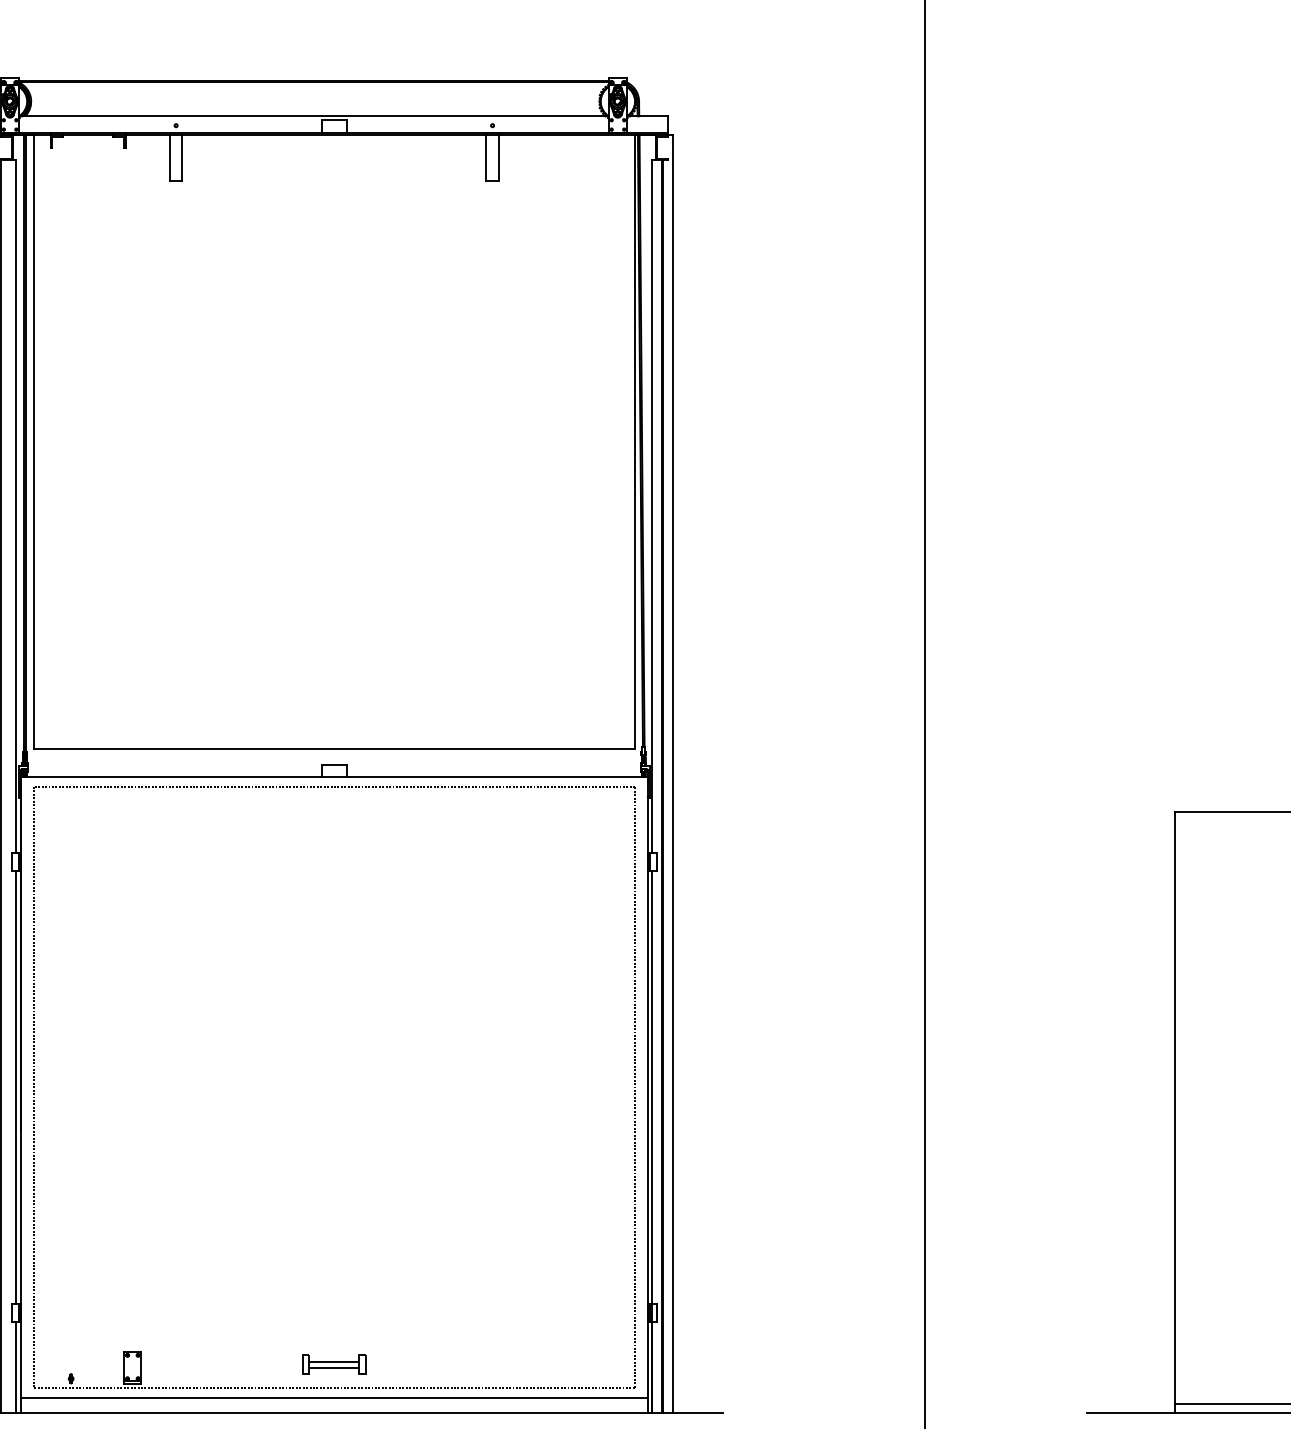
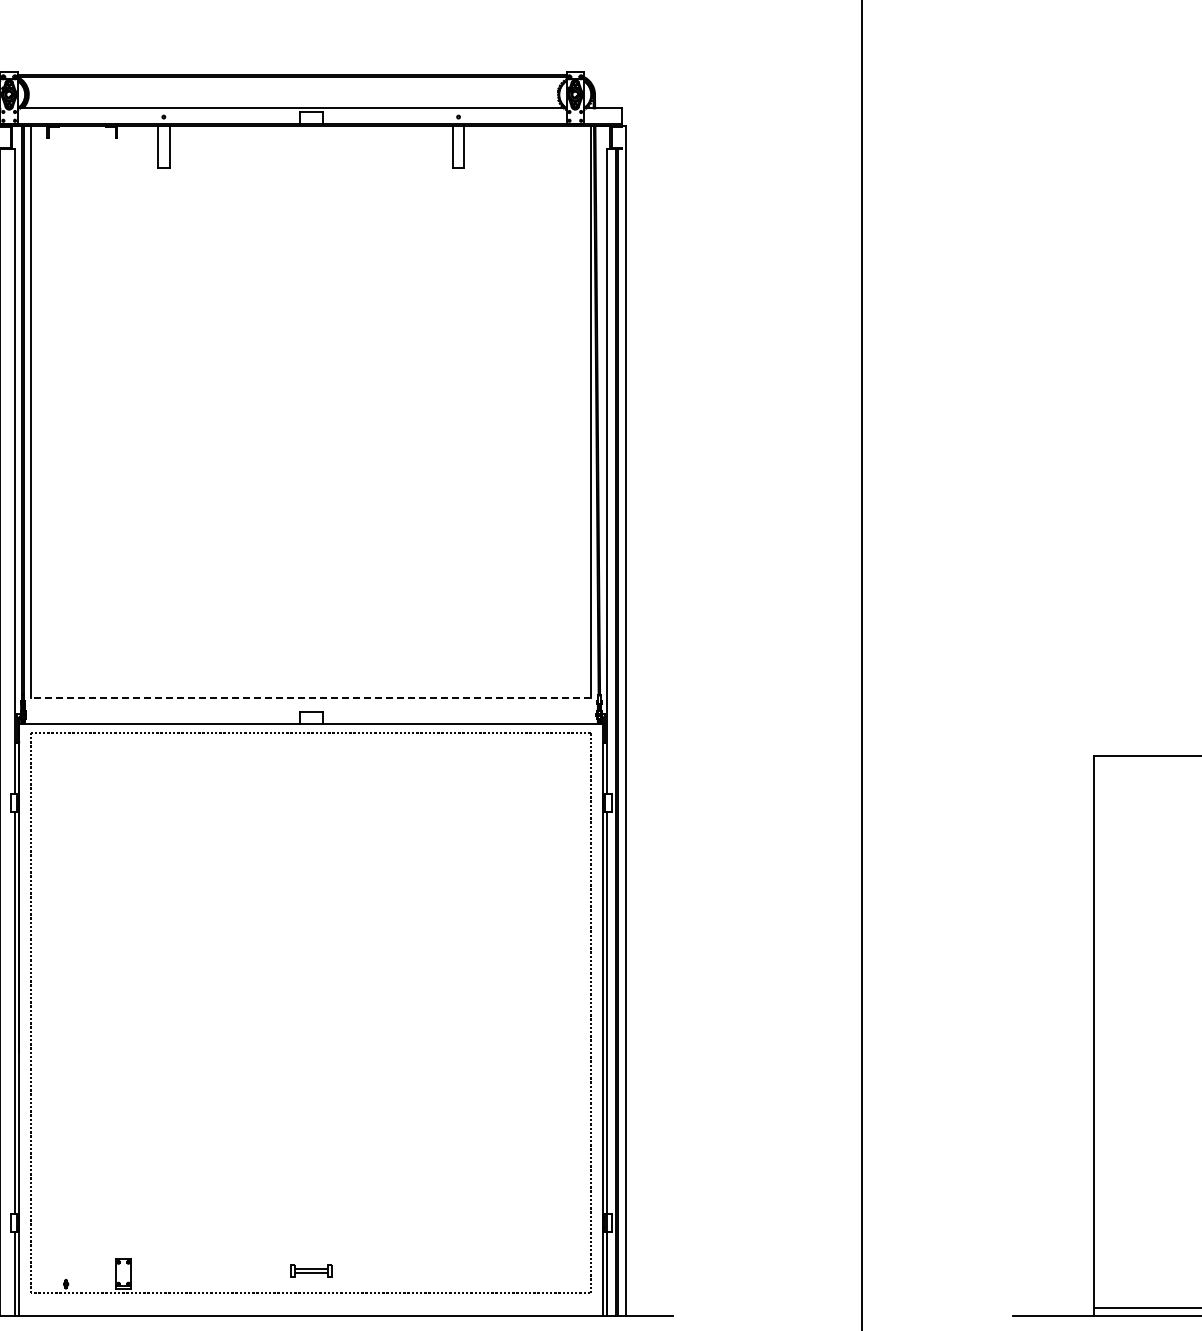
line: (333, 748) -> (310, 697), solid -> dashed
part: (333, 1364) -> (310, 1270), size x0.7
line: (334, 1397) -> (311, 1301), removed

